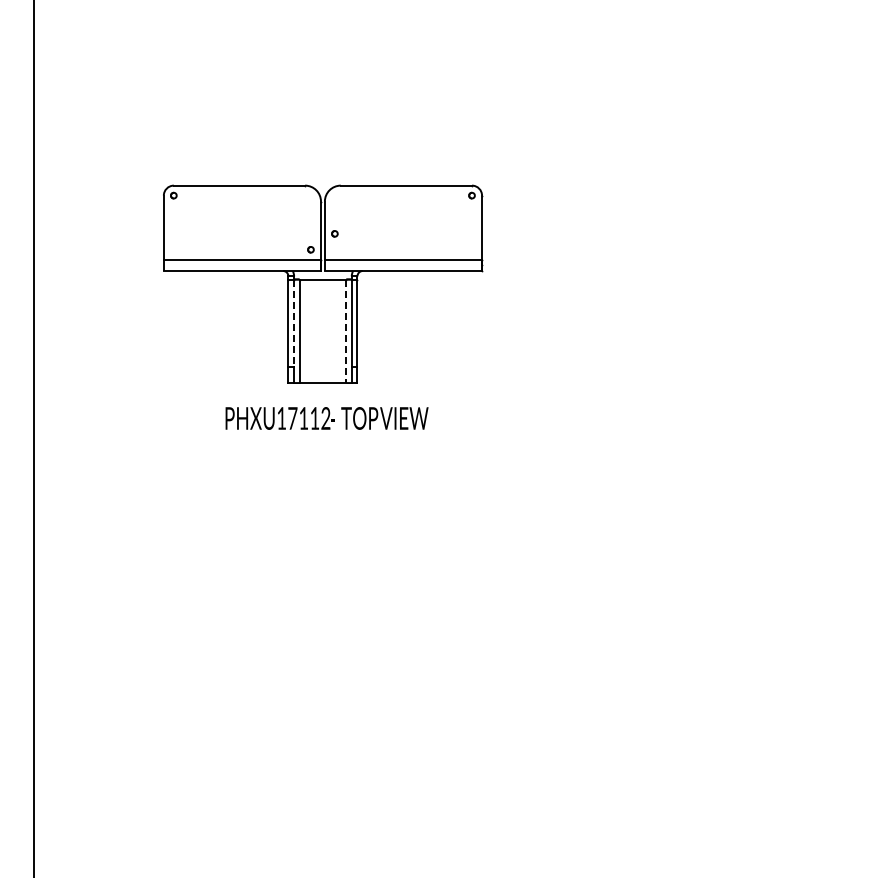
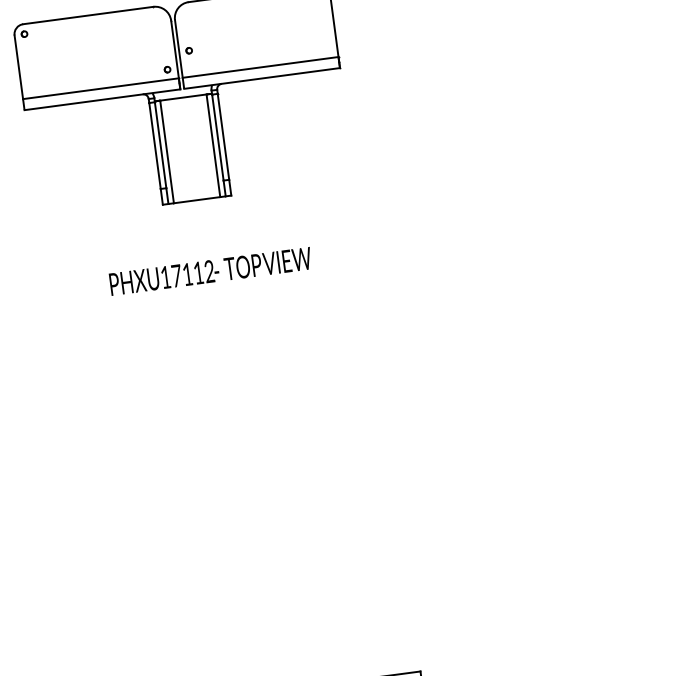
line: (294, 324) -> (161, 145), dashed -> solid
line: (346, 331) -> (213, 145), dashed -> solid
text: (326, 418) -> (210, 271), moved

